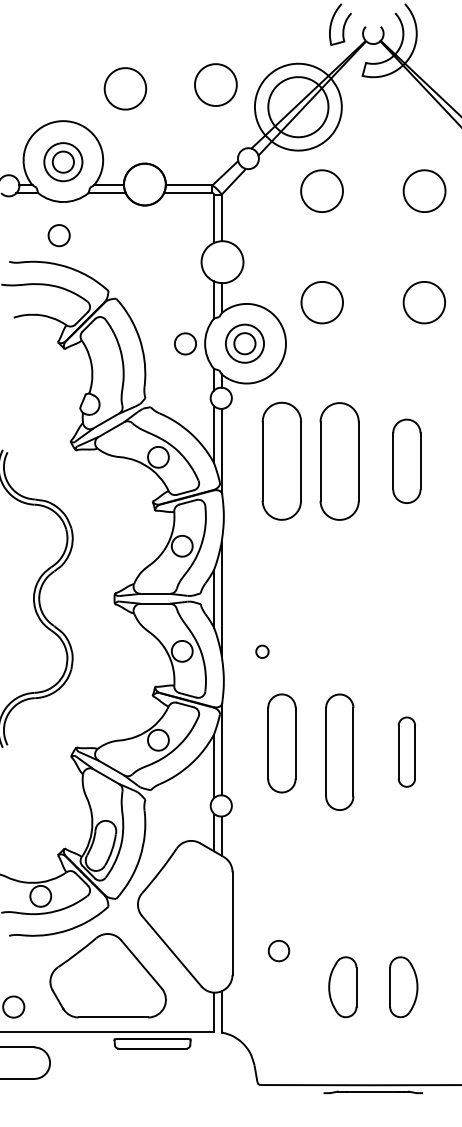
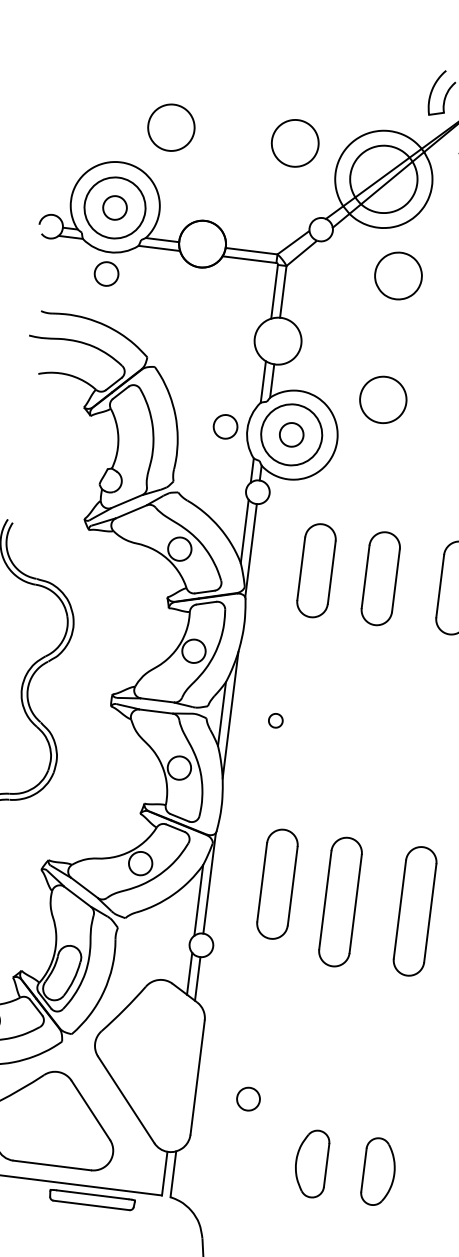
part: (125, 88) -> (171, 127), moved
circle: (63, 161) -> (115, 207), size x1.43
circle: (58, 235) -> (105, 273), moved
circle: (244, 343) -> (291, 434), size x1.43
part: (339, 460) -> (380, 577), size x0.71
part: (281, 461) -> (316, 570), size x0.71
part: (262, 651) -> (275, 720), moved
part: (406, 751) -> (414, 910), size x1.67
part: (278, 950) -> (248, 1098), moved

